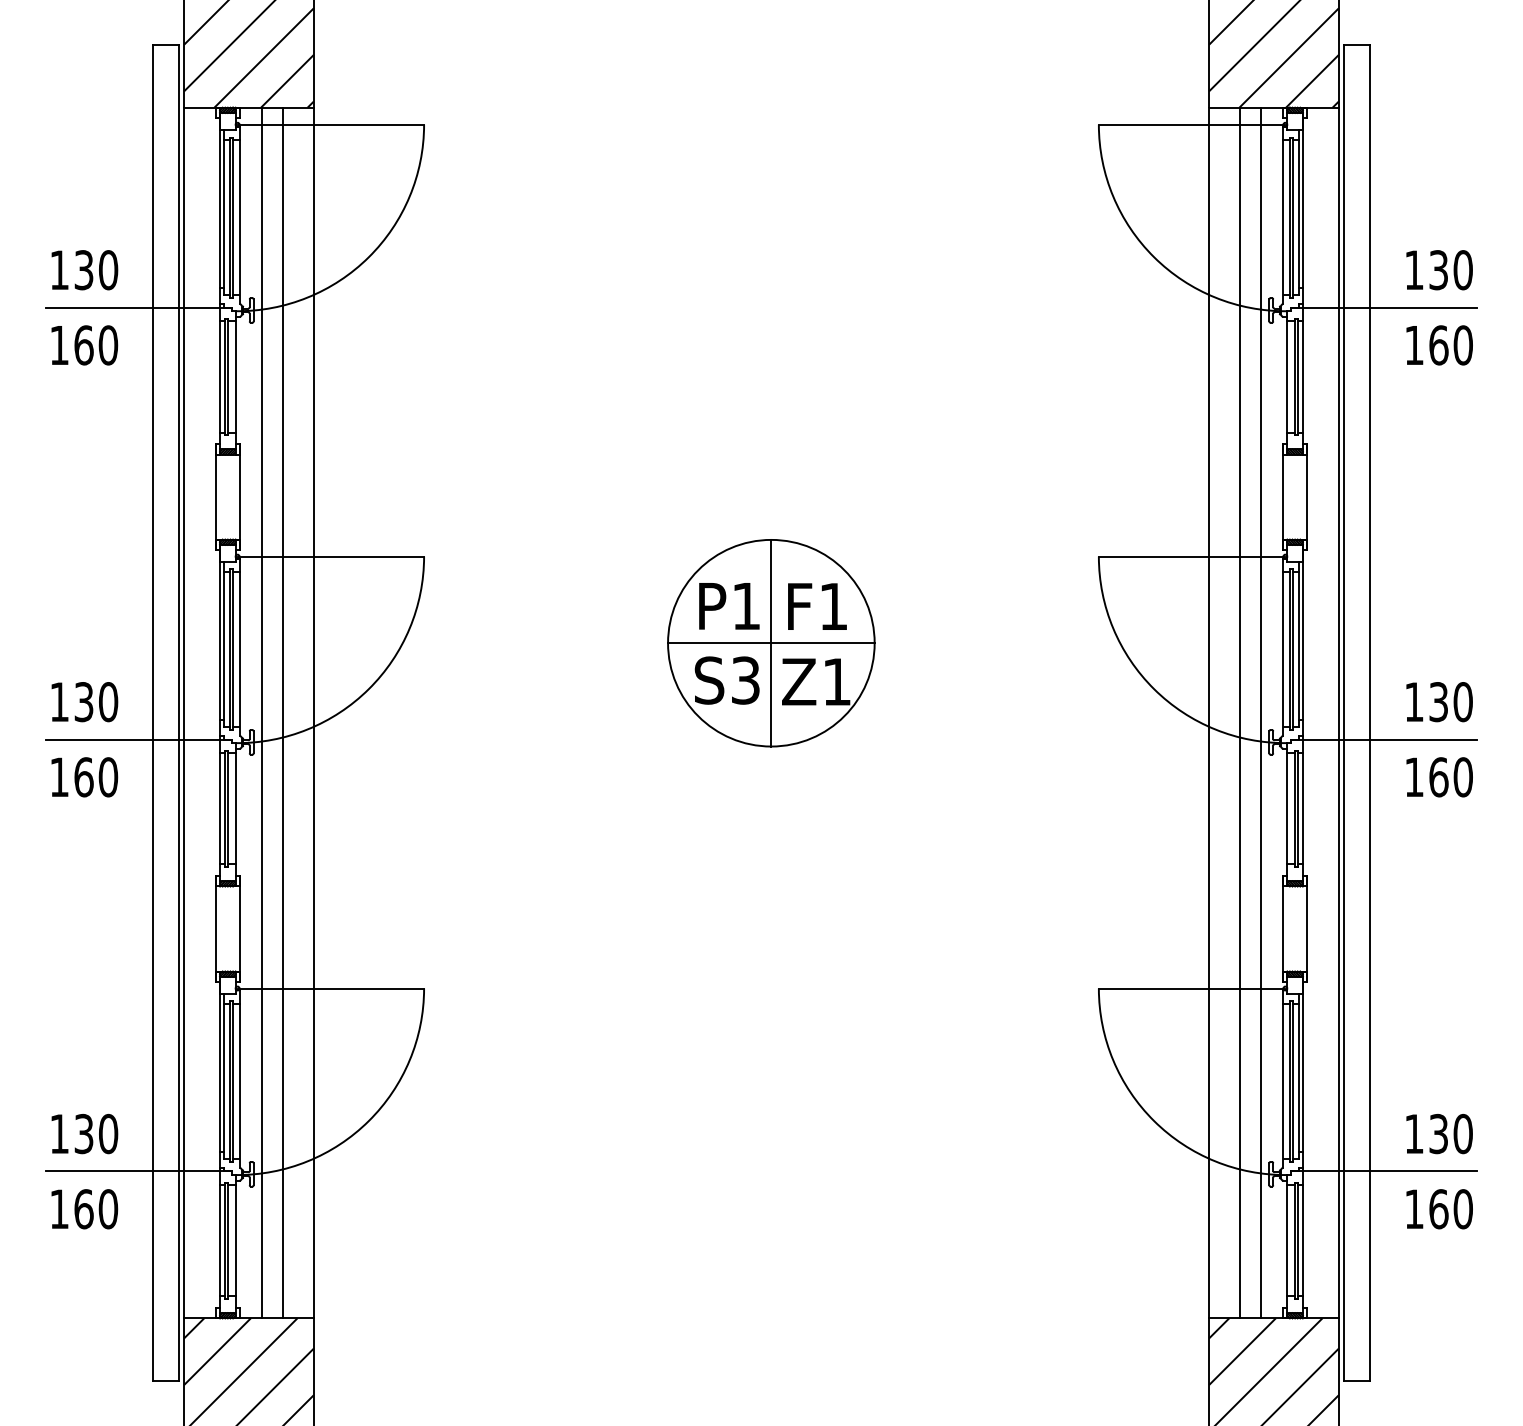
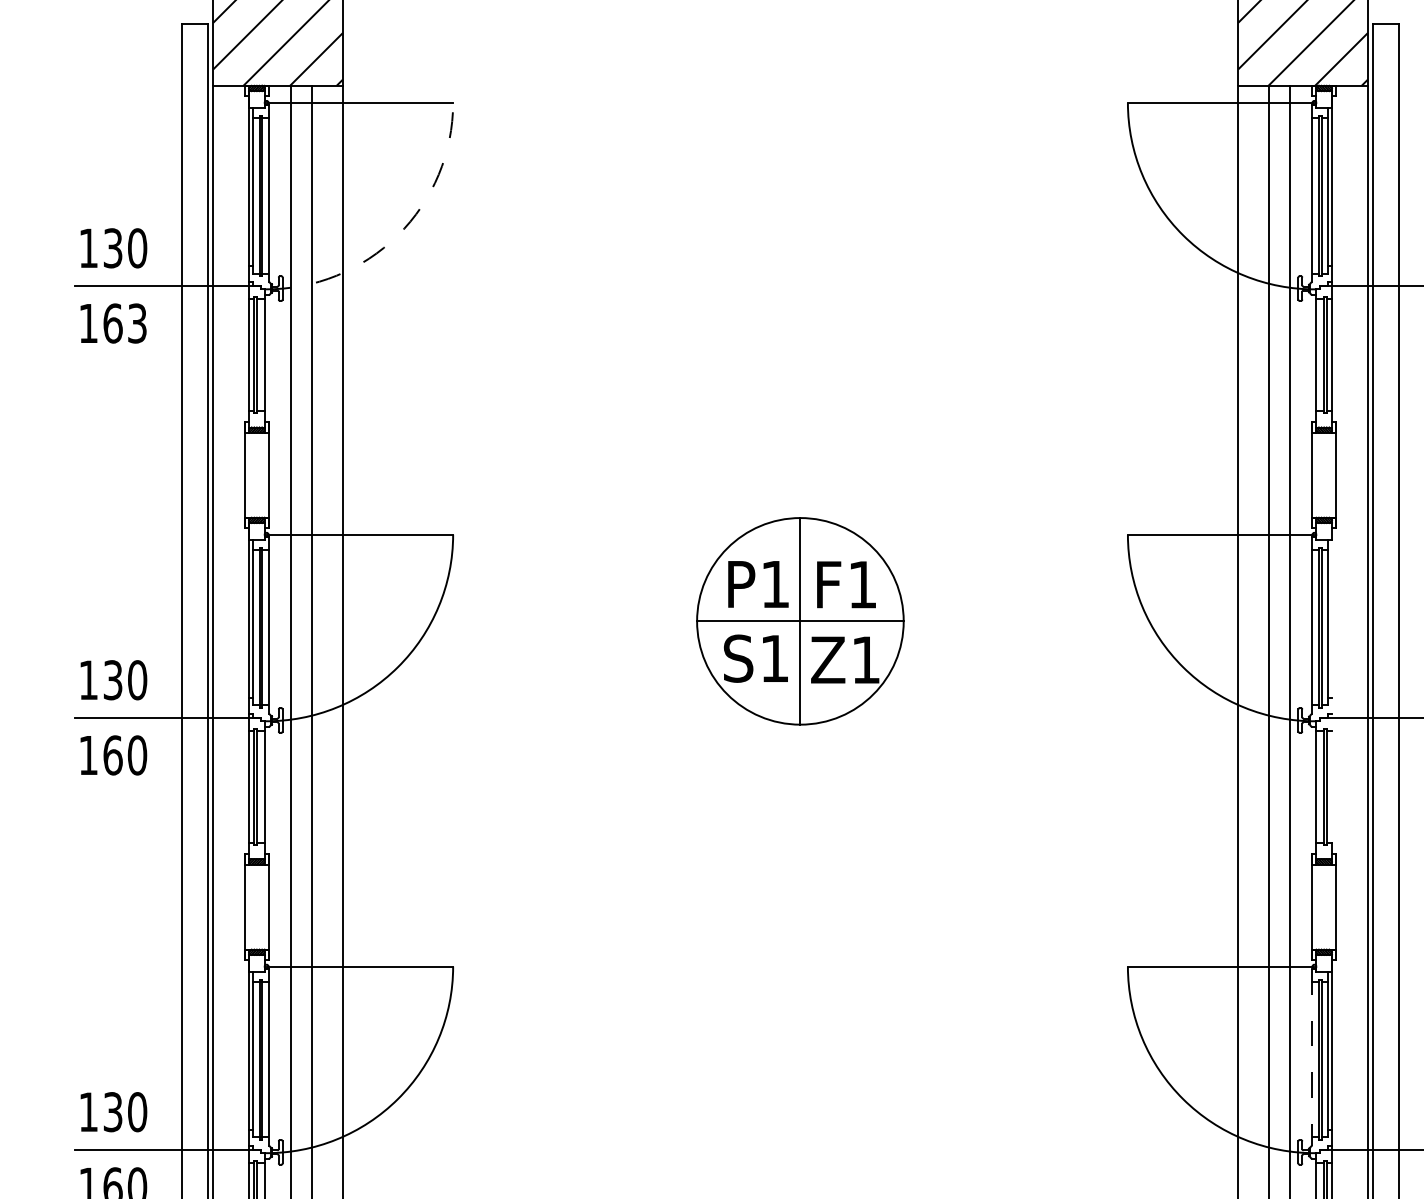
arc: (368, 257) -> (397, 235), solid -> dashed
text: (108, 345) -> (137, 323), 160 -> 163
text: (745, 680) -> (774, 658), S3 -> S1
line: (1302, 704) -> (1331, 682), removed
line: (1283, 1079) -> (1312, 1057), solid -> dashed

